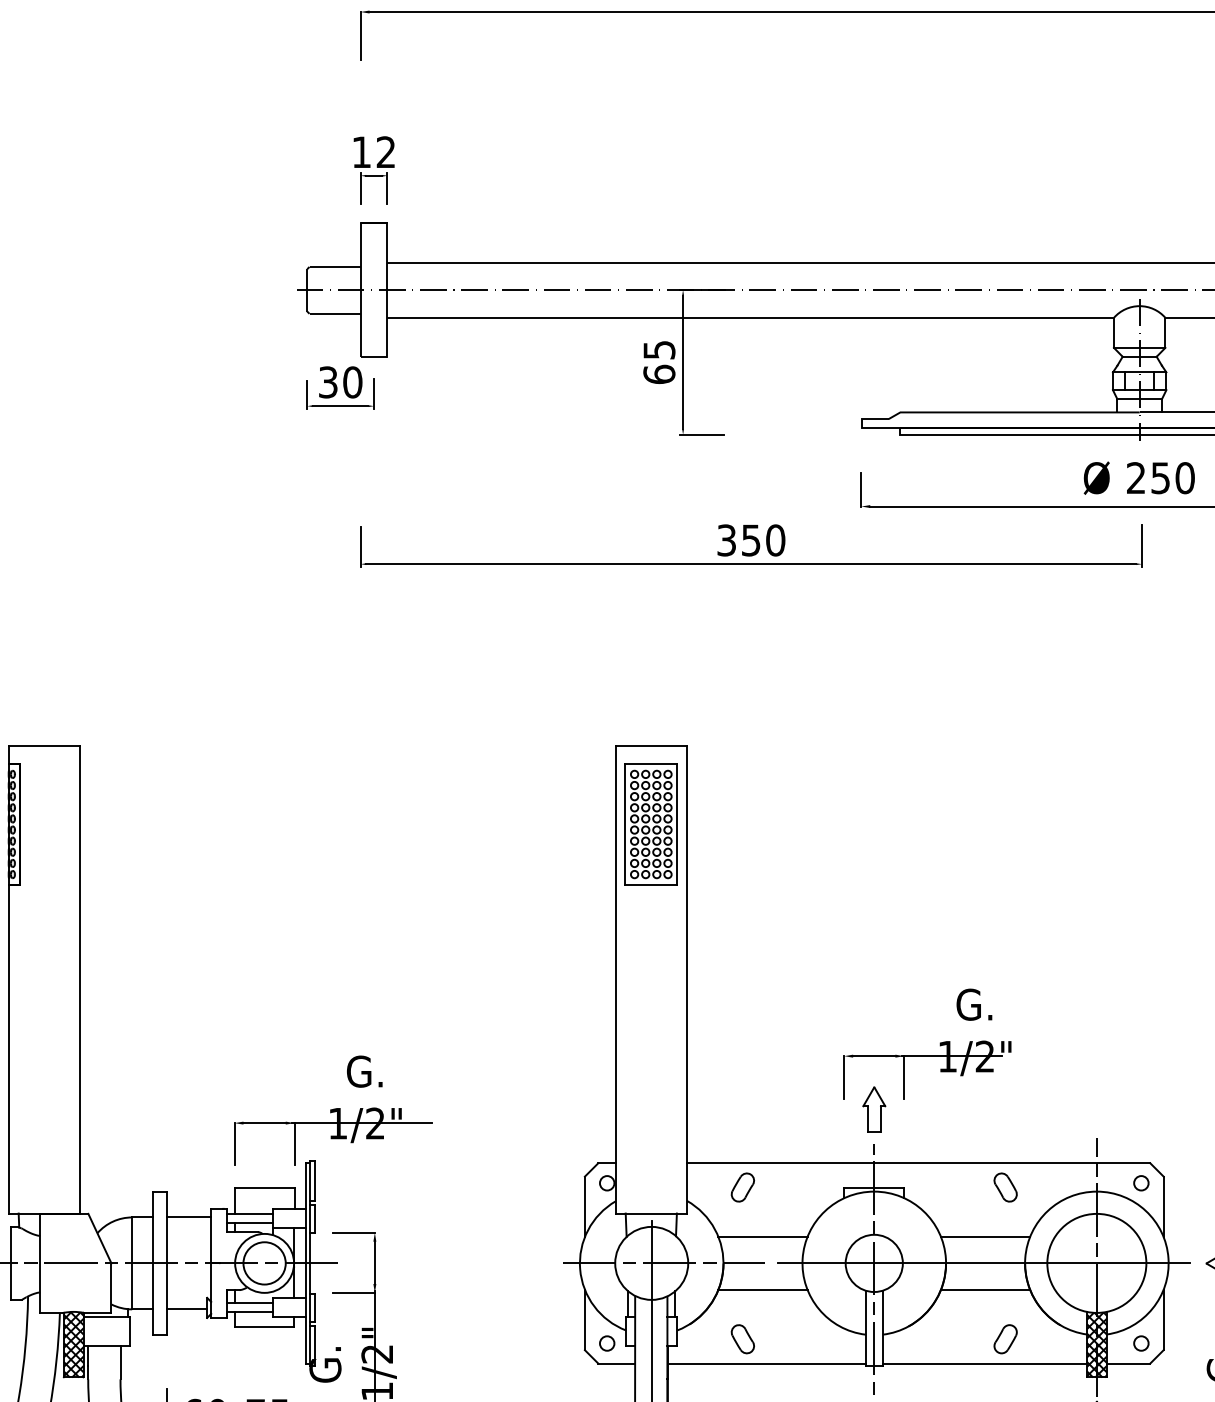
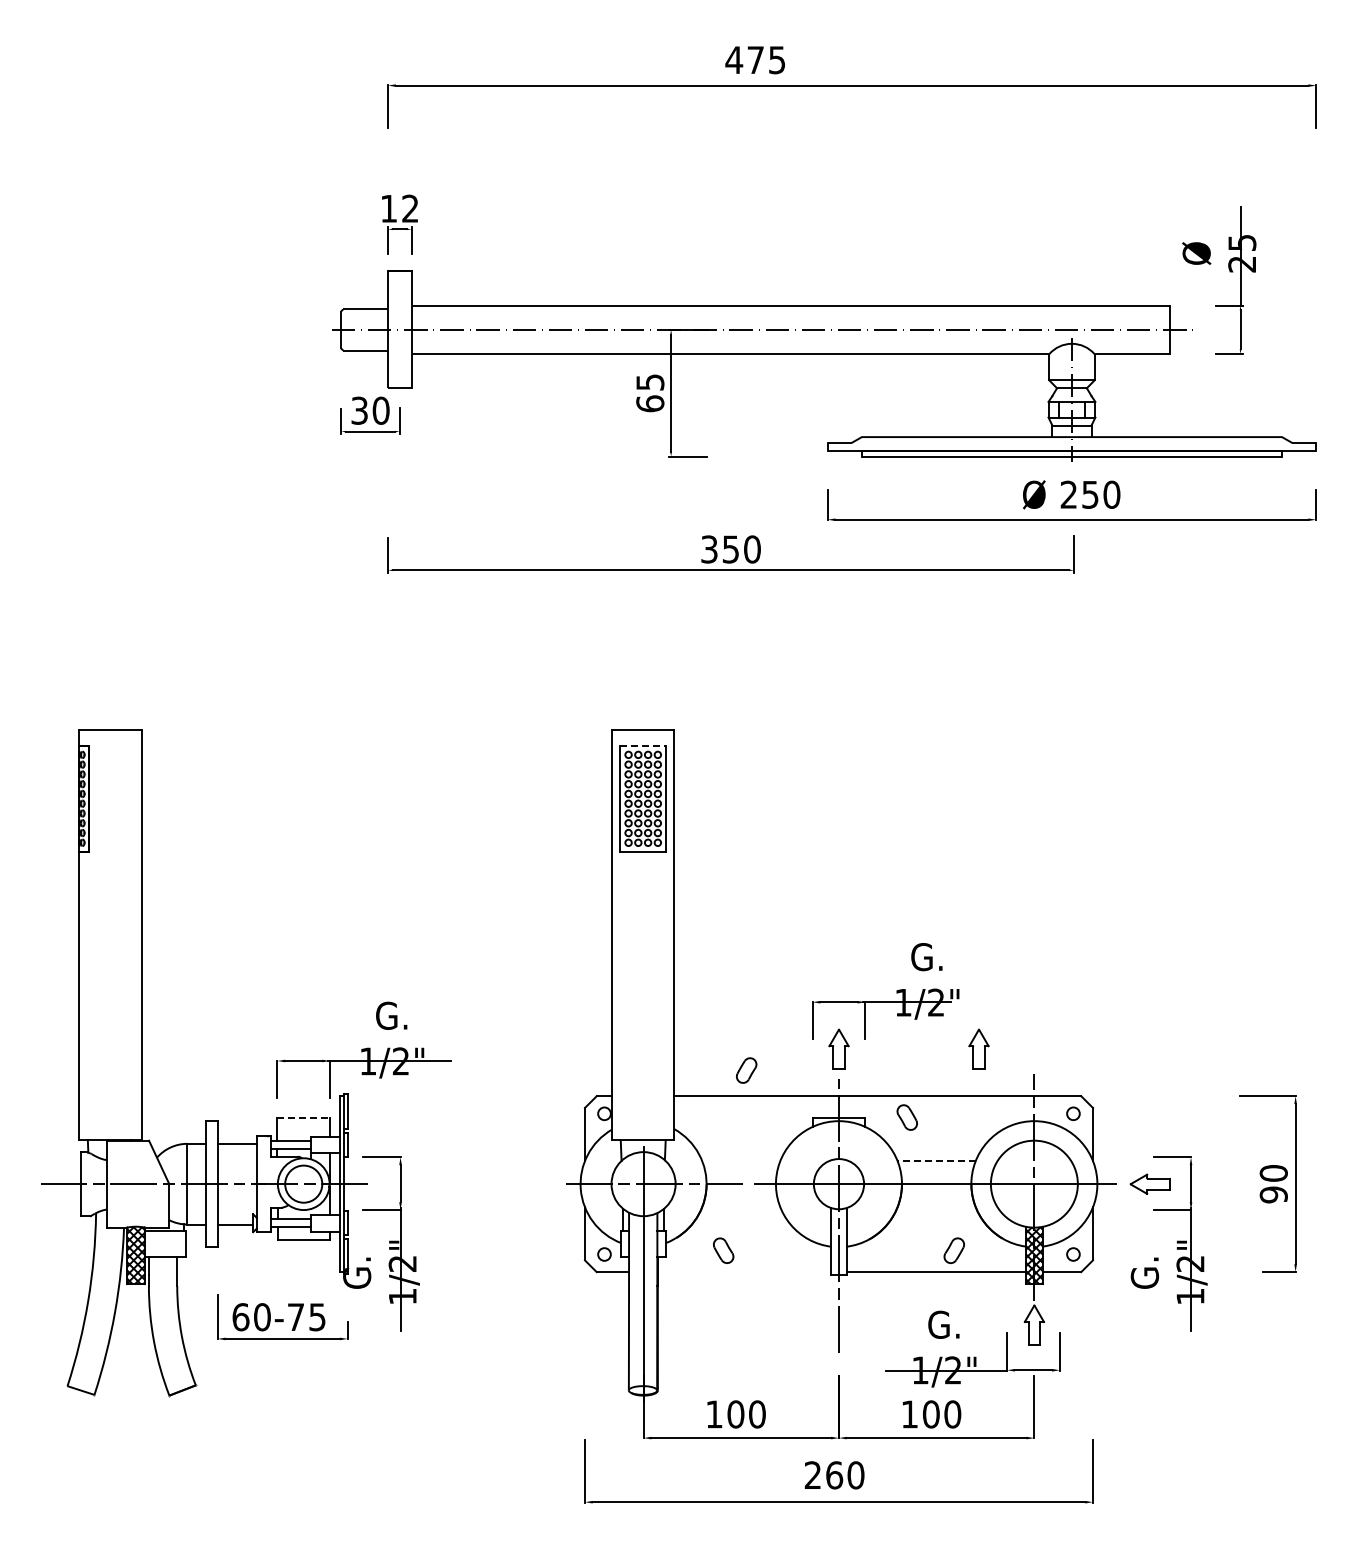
line: (651, 763) -> (643, 745), solid -> dashed
part: (1033, 1108) -> (978, 1048), added
line: (265, 1187) -> (304, 1117), solid -> dashed
part: (742, 1187) -> (746, 1070), moved
part: (1004, 1187) -> (906, 1117), moved
line: (763, 1236) -> (741, 1160), removed
line: (985, 1236) -> (936, 1160), solid -> dashed
line: (763, 1289) -> (741, 1207), removed
line: (985, 1289) -> (936, 1207), removed
line: (766, 1364) -> (744, 1272), removed

